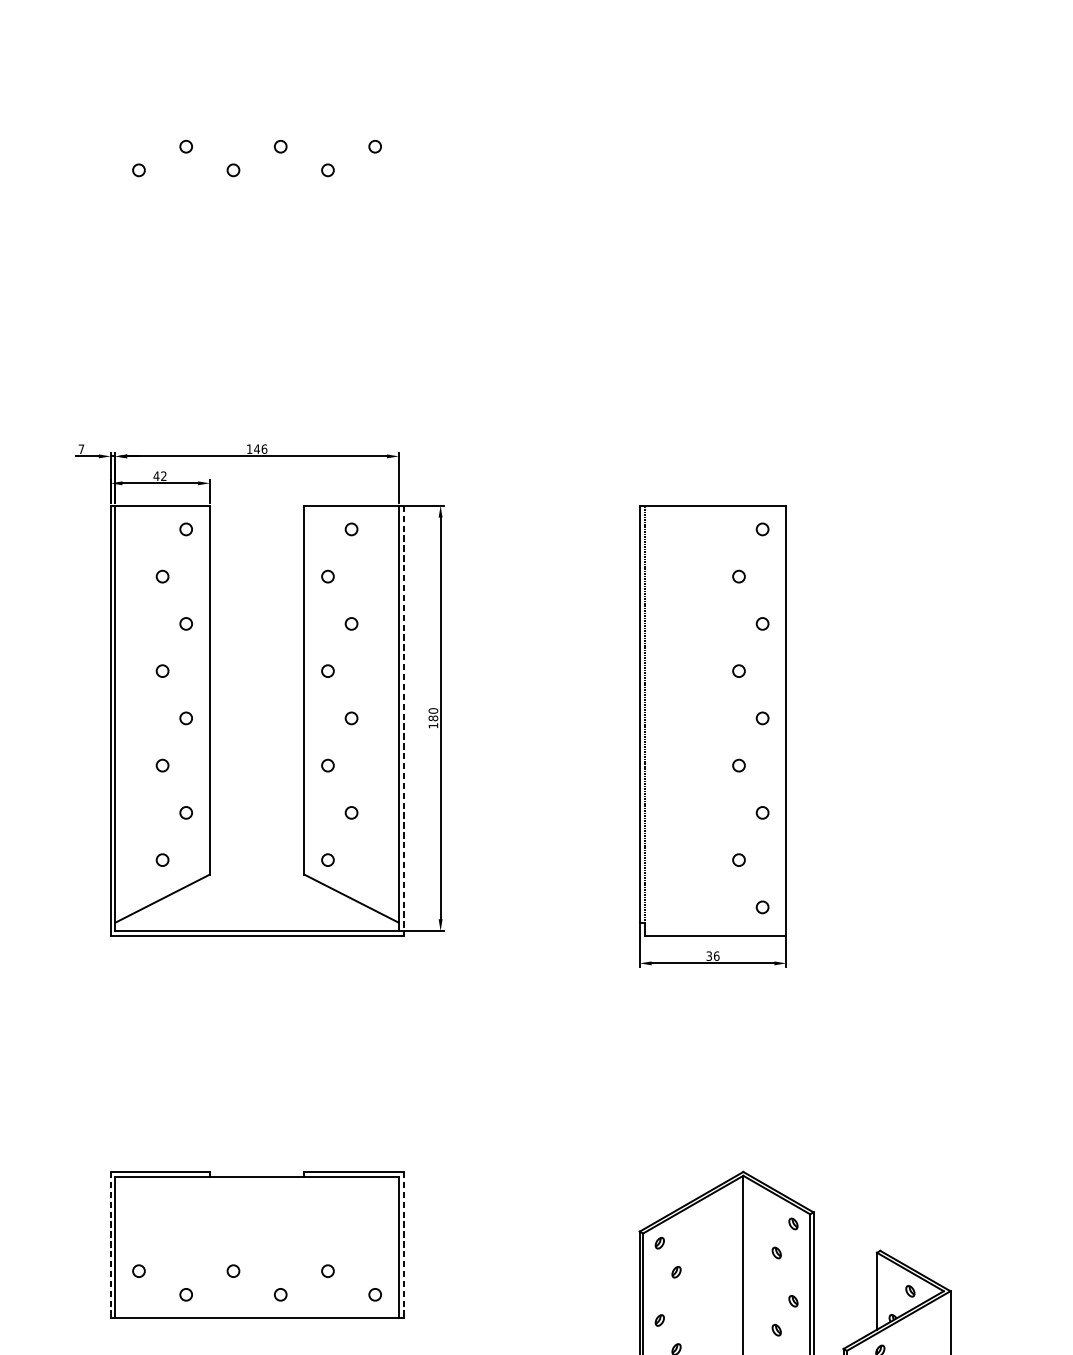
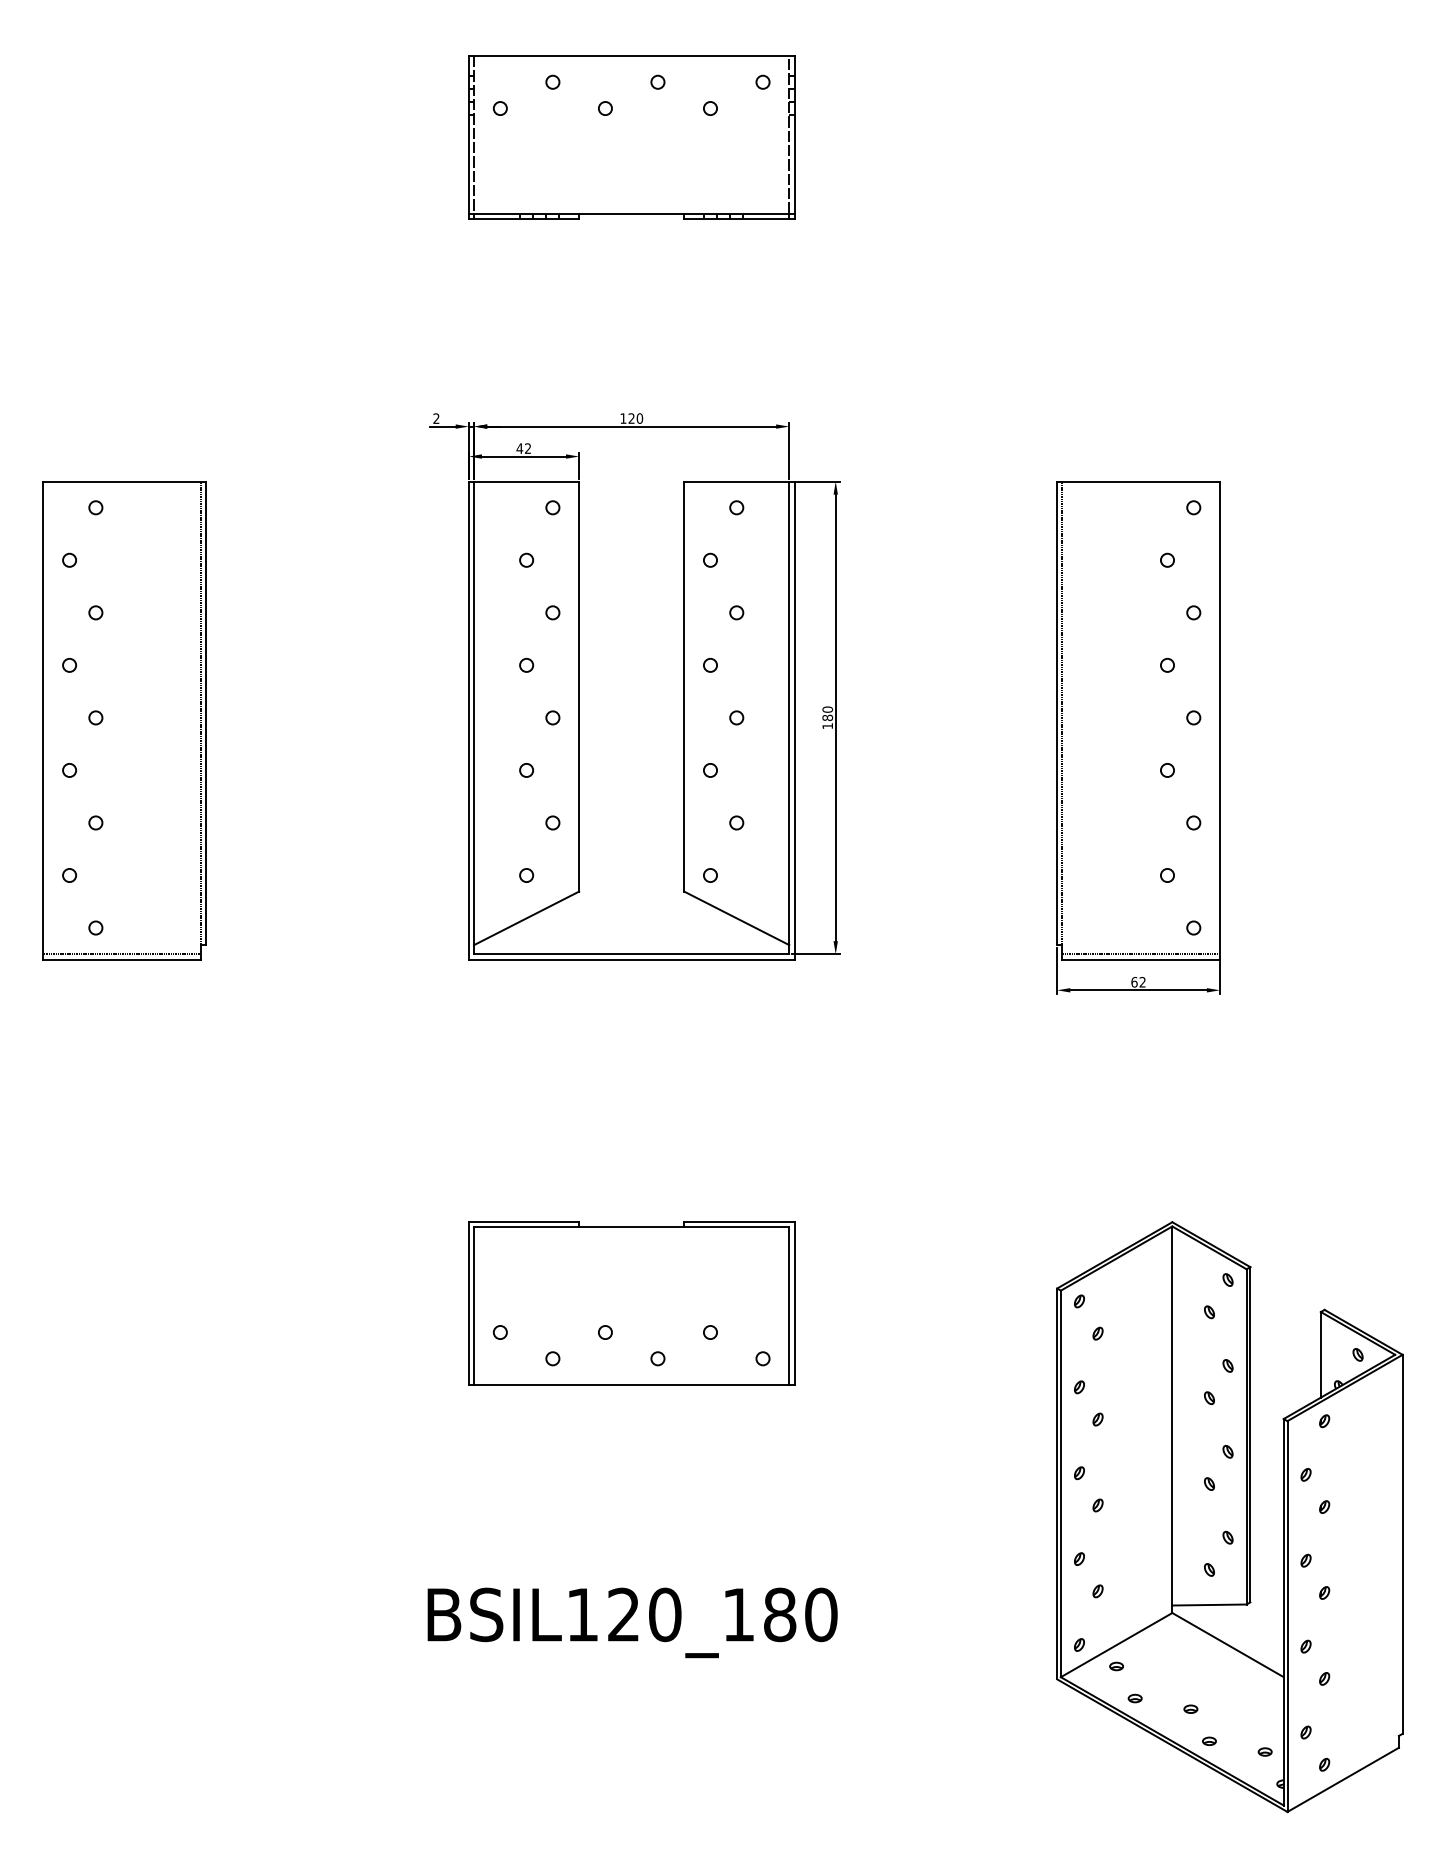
part: (256, 196) -> (631, 137), added
text: (81, 449) -> (436, 418), 7 -> 2
text: (260, 449) -> (635, 418), 146 -> 120
line: (403, 721) -> (794, 721), dashed -> solid
line: (715, 931) -> (1141, 954), added
text: (712, 955) -> (1138, 981), 36 -> 62
line: (110, 1245) -> (468, 1304), dashed -> solid
line: (403, 1245) -> (794, 1304), dashed -> solid

